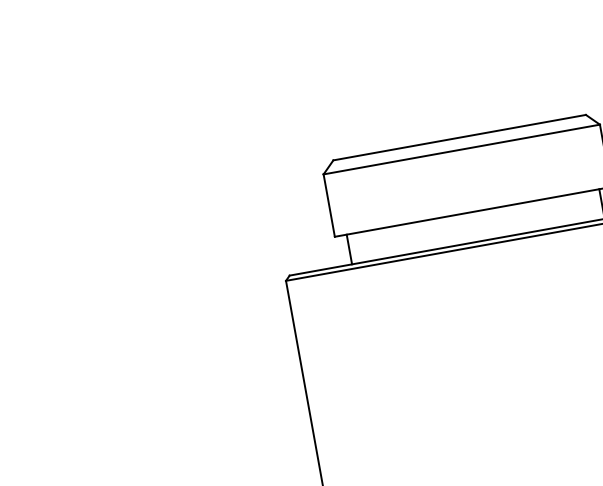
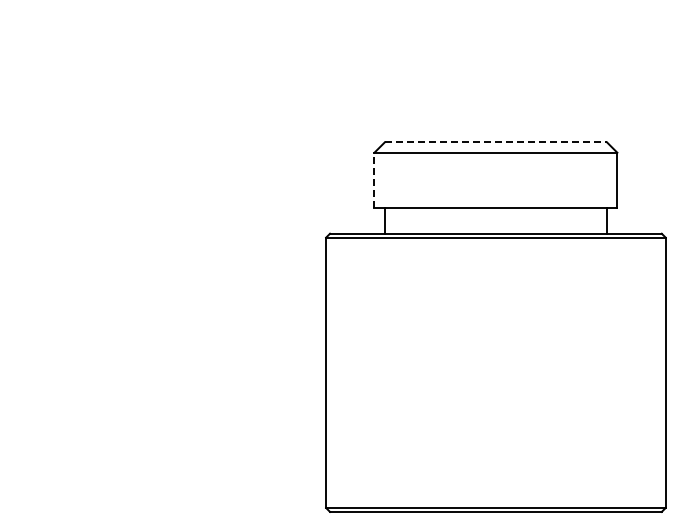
line: (460, 137) -> (496, 142), solid -> dashed
line: (329, 204) -> (374, 179), solid -> dashed

